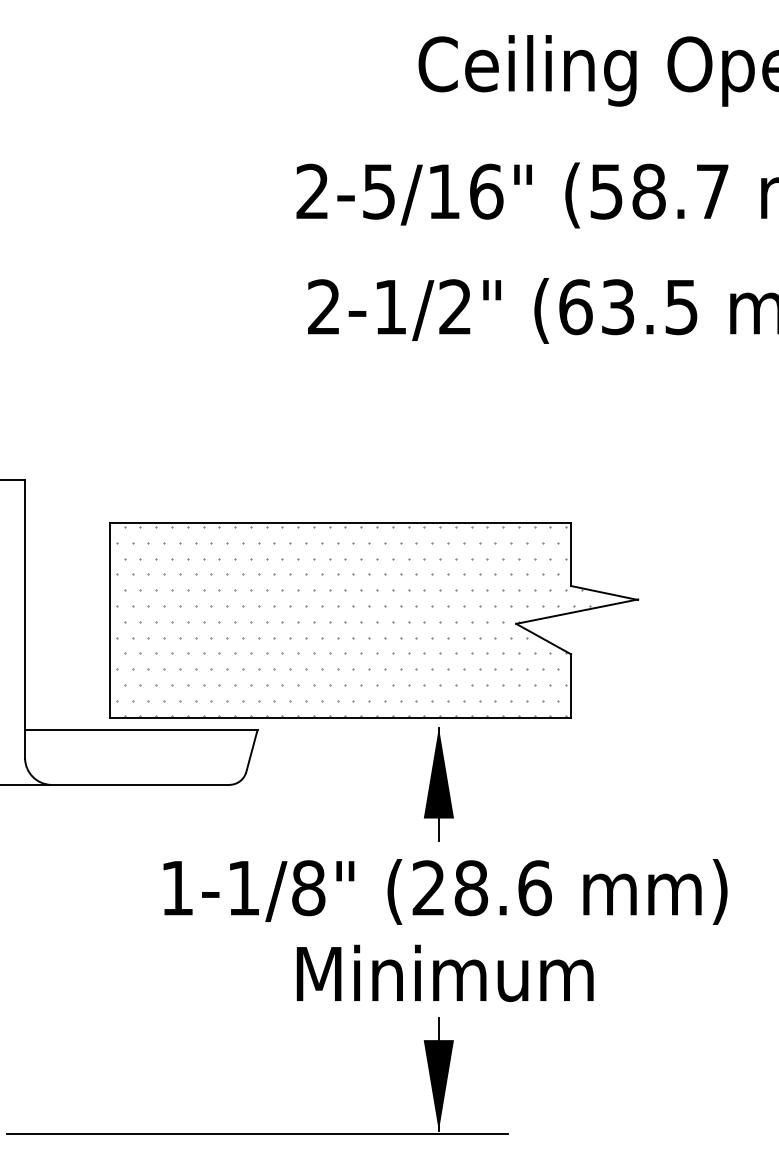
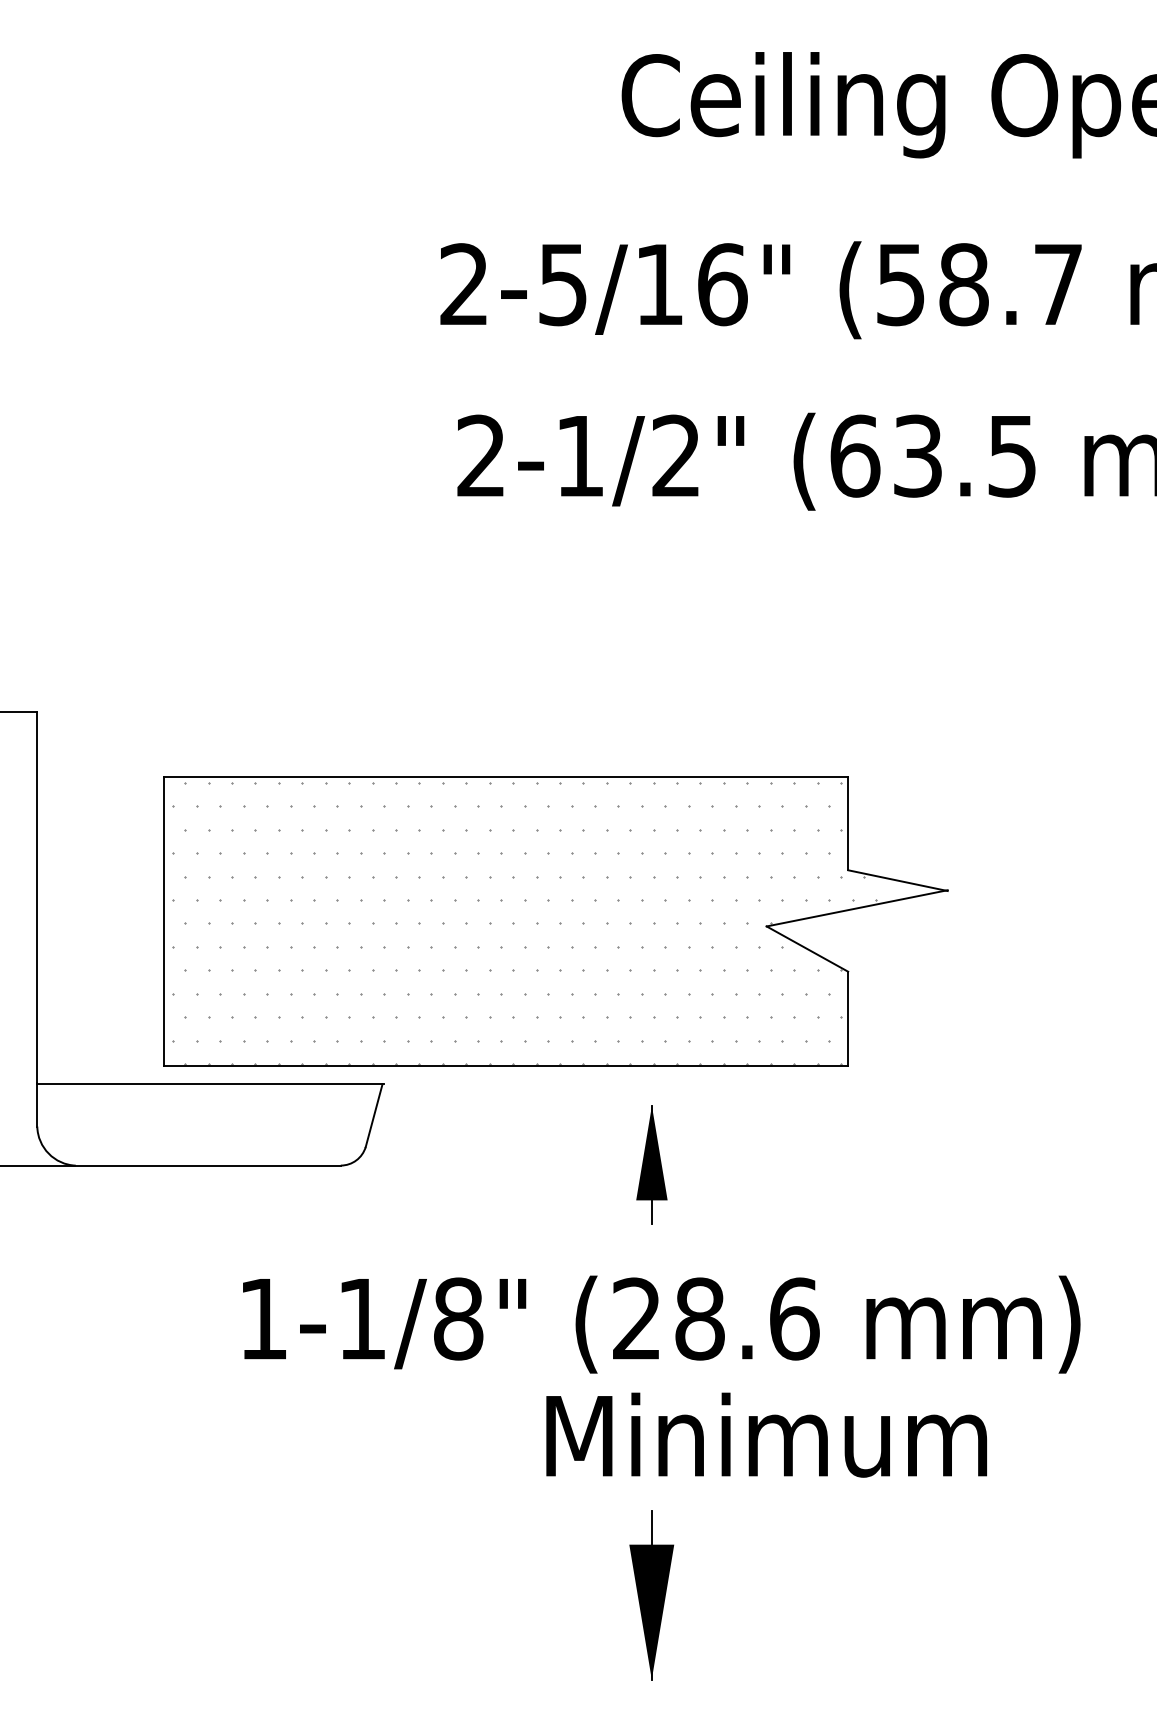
part: (438, 784) -> (651, 1165), size x0.7
text: (444, 973) -> (765, 1435), moved
line: (257, 1133) -> (382, 1683), removed

